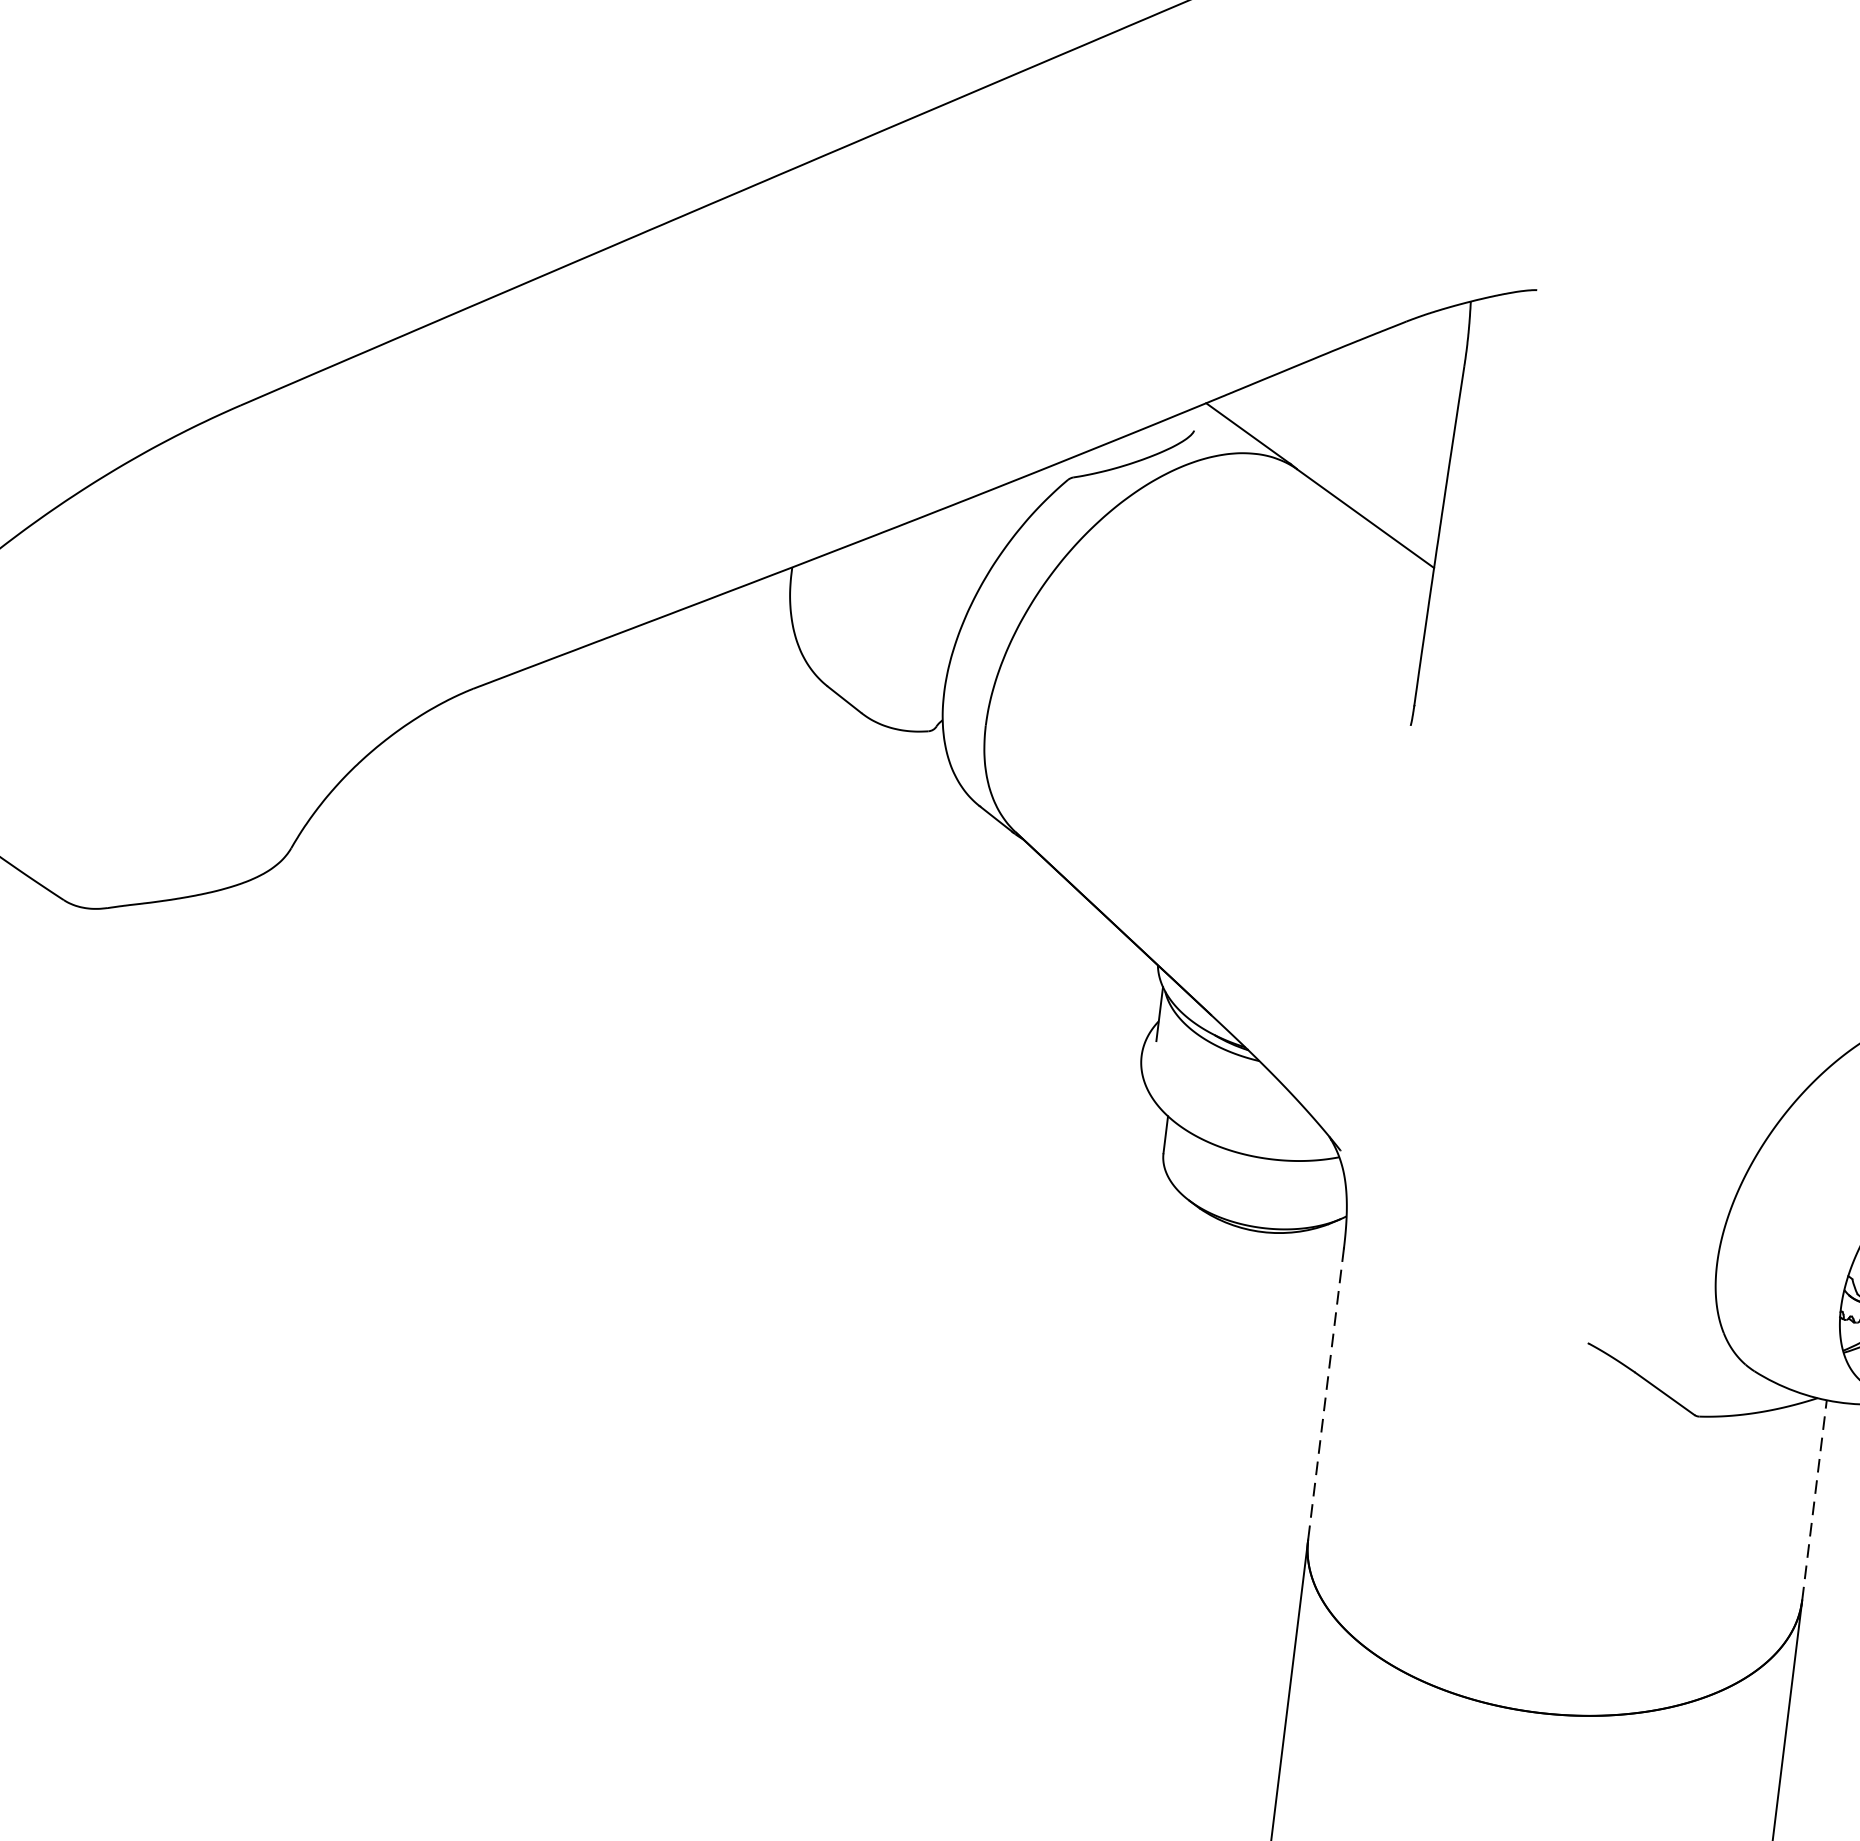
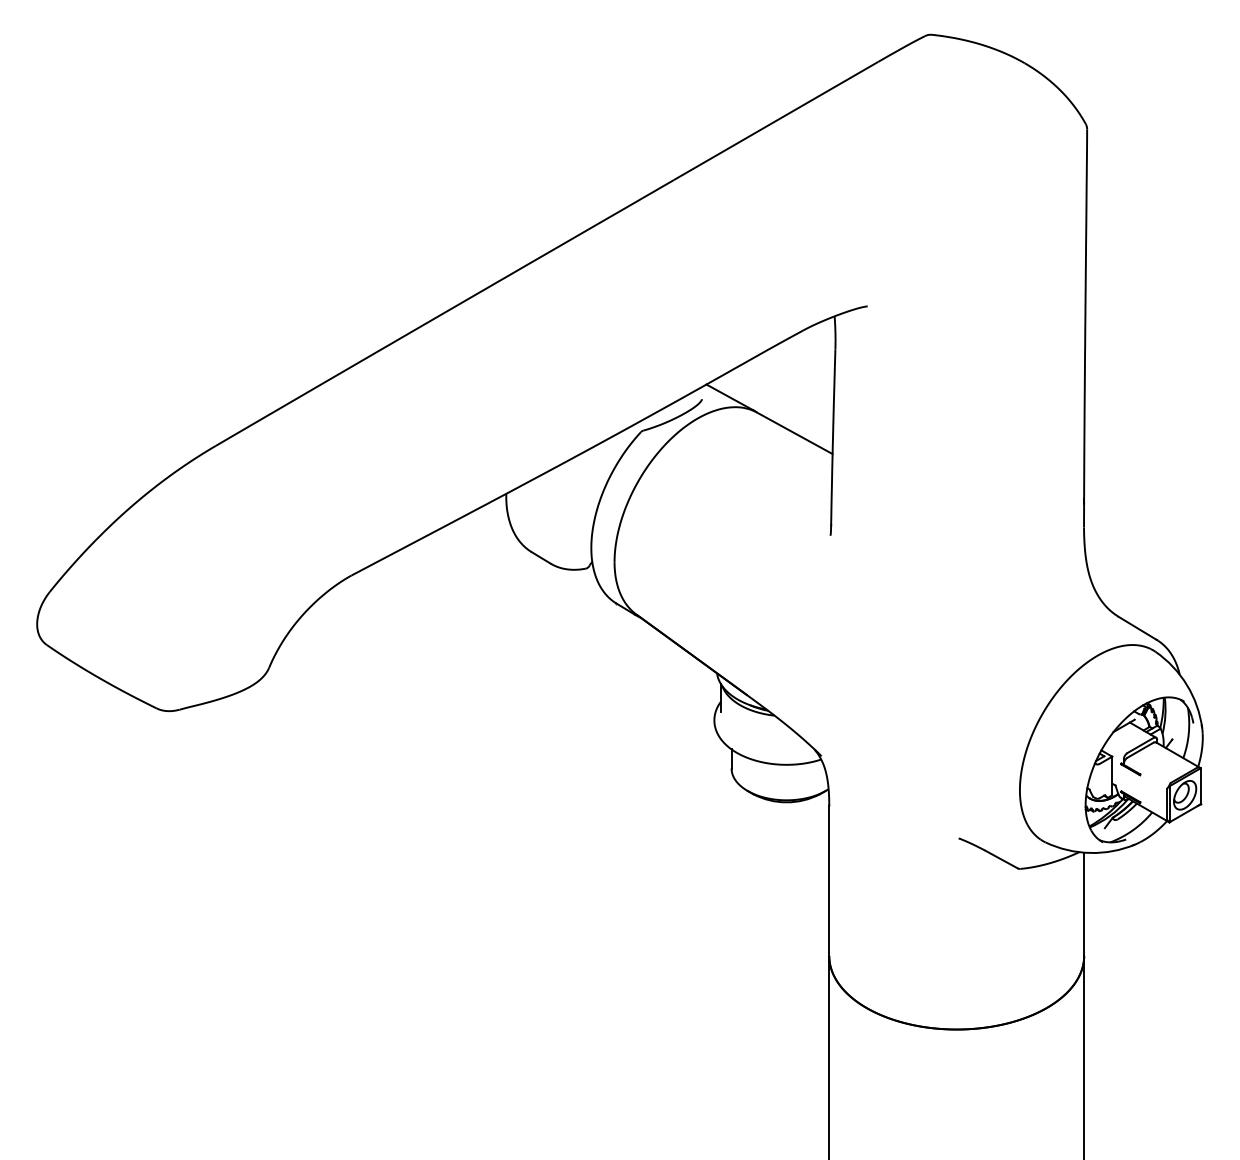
line: (1326, 1395) -> (829, 881), dashed -> solid
line: (1815, 1500) -> (1084, 904), dashed -> solid

